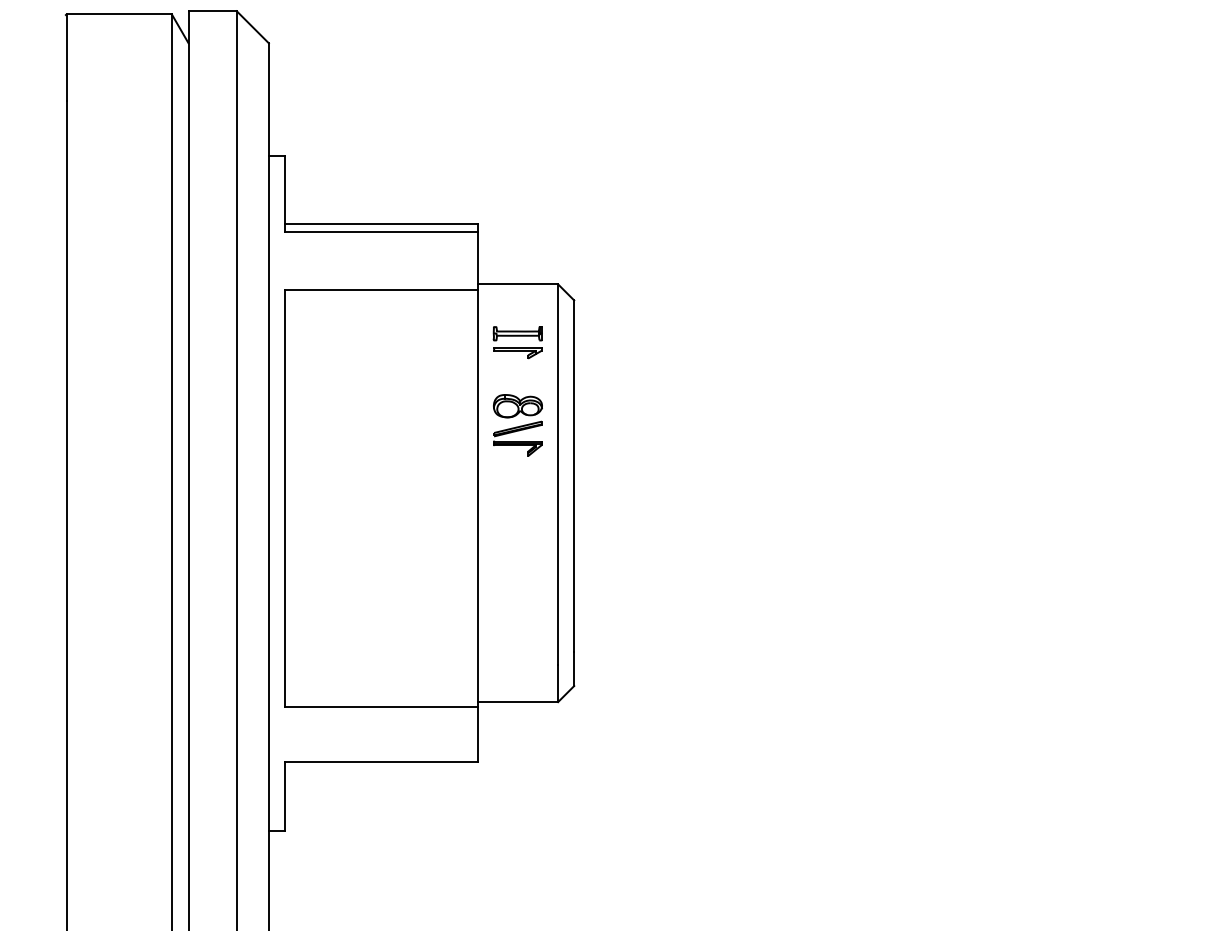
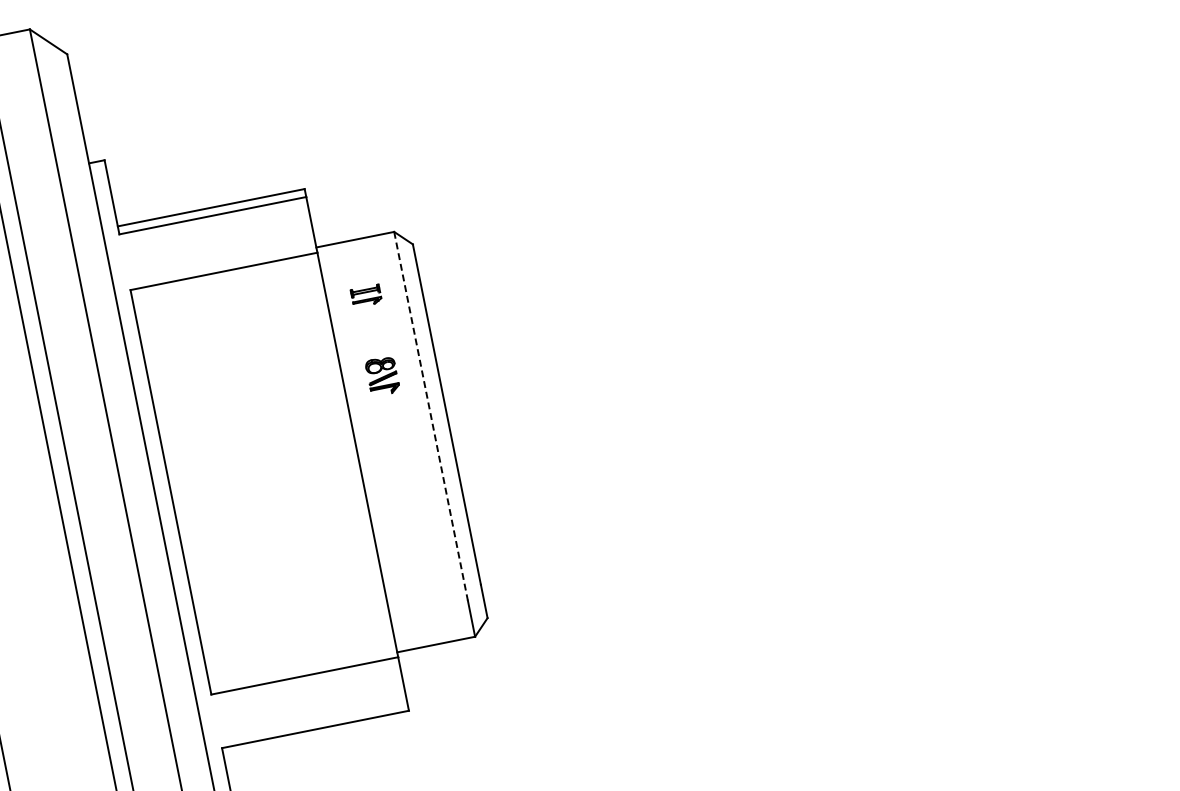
part: (517, 342) -> (366, 296), size x0.6
part: (517, 425) -> (382, 376), size x0.6
line: (558, 475) -> (431, 417), solid -> dashed

